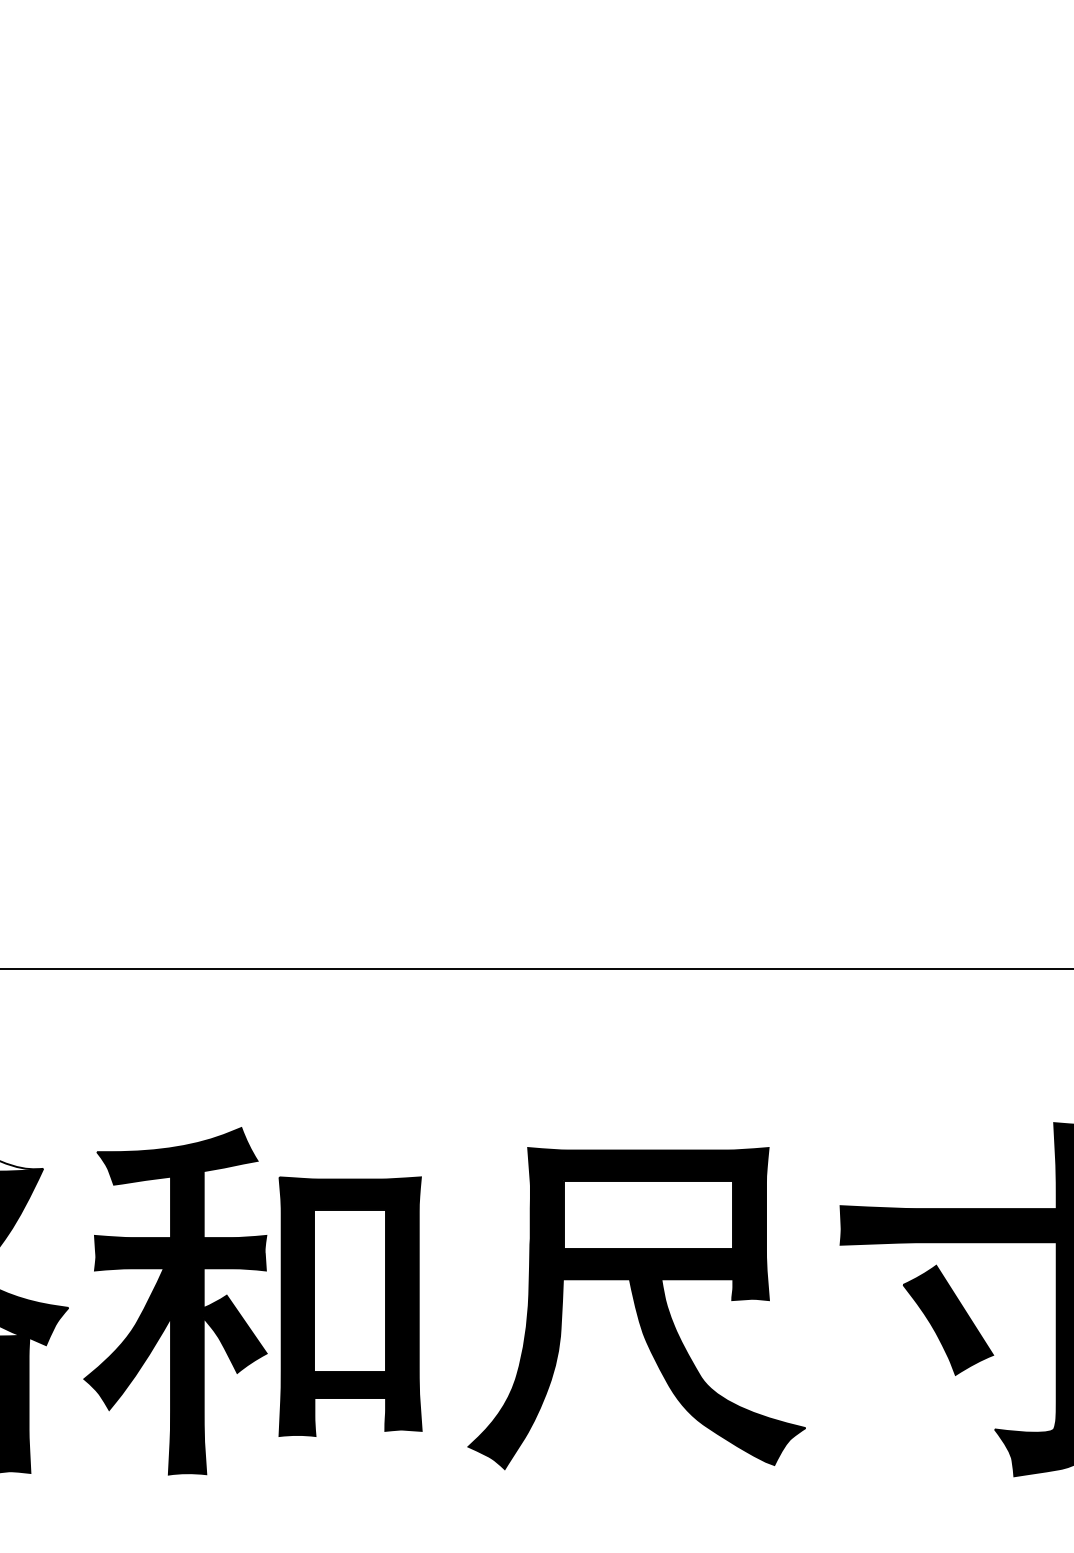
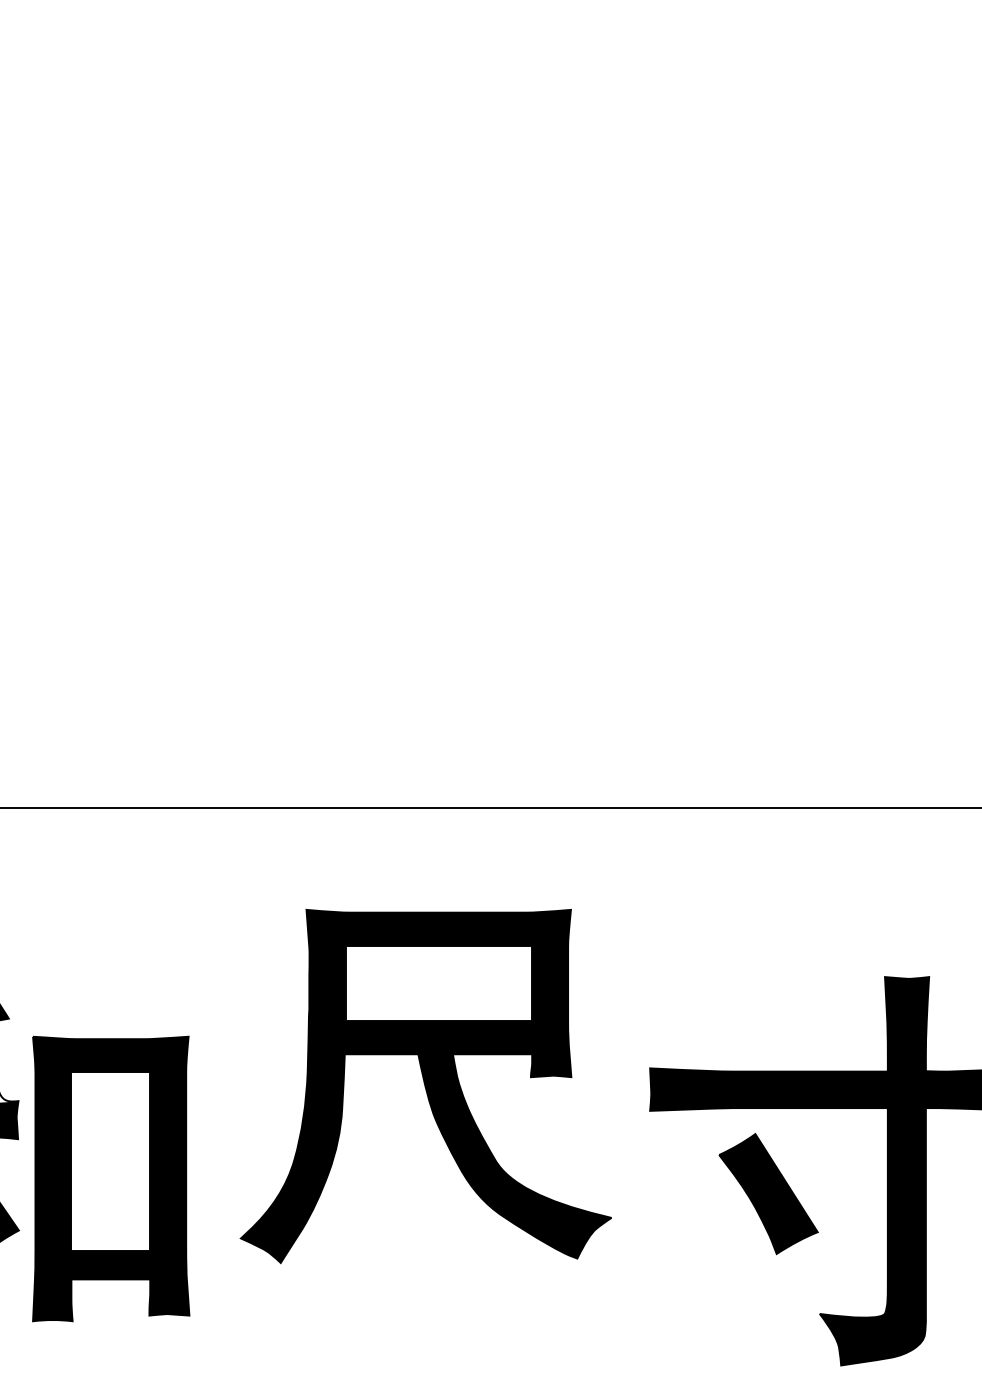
part: (636, 1308) -> (425, 1086), moved

